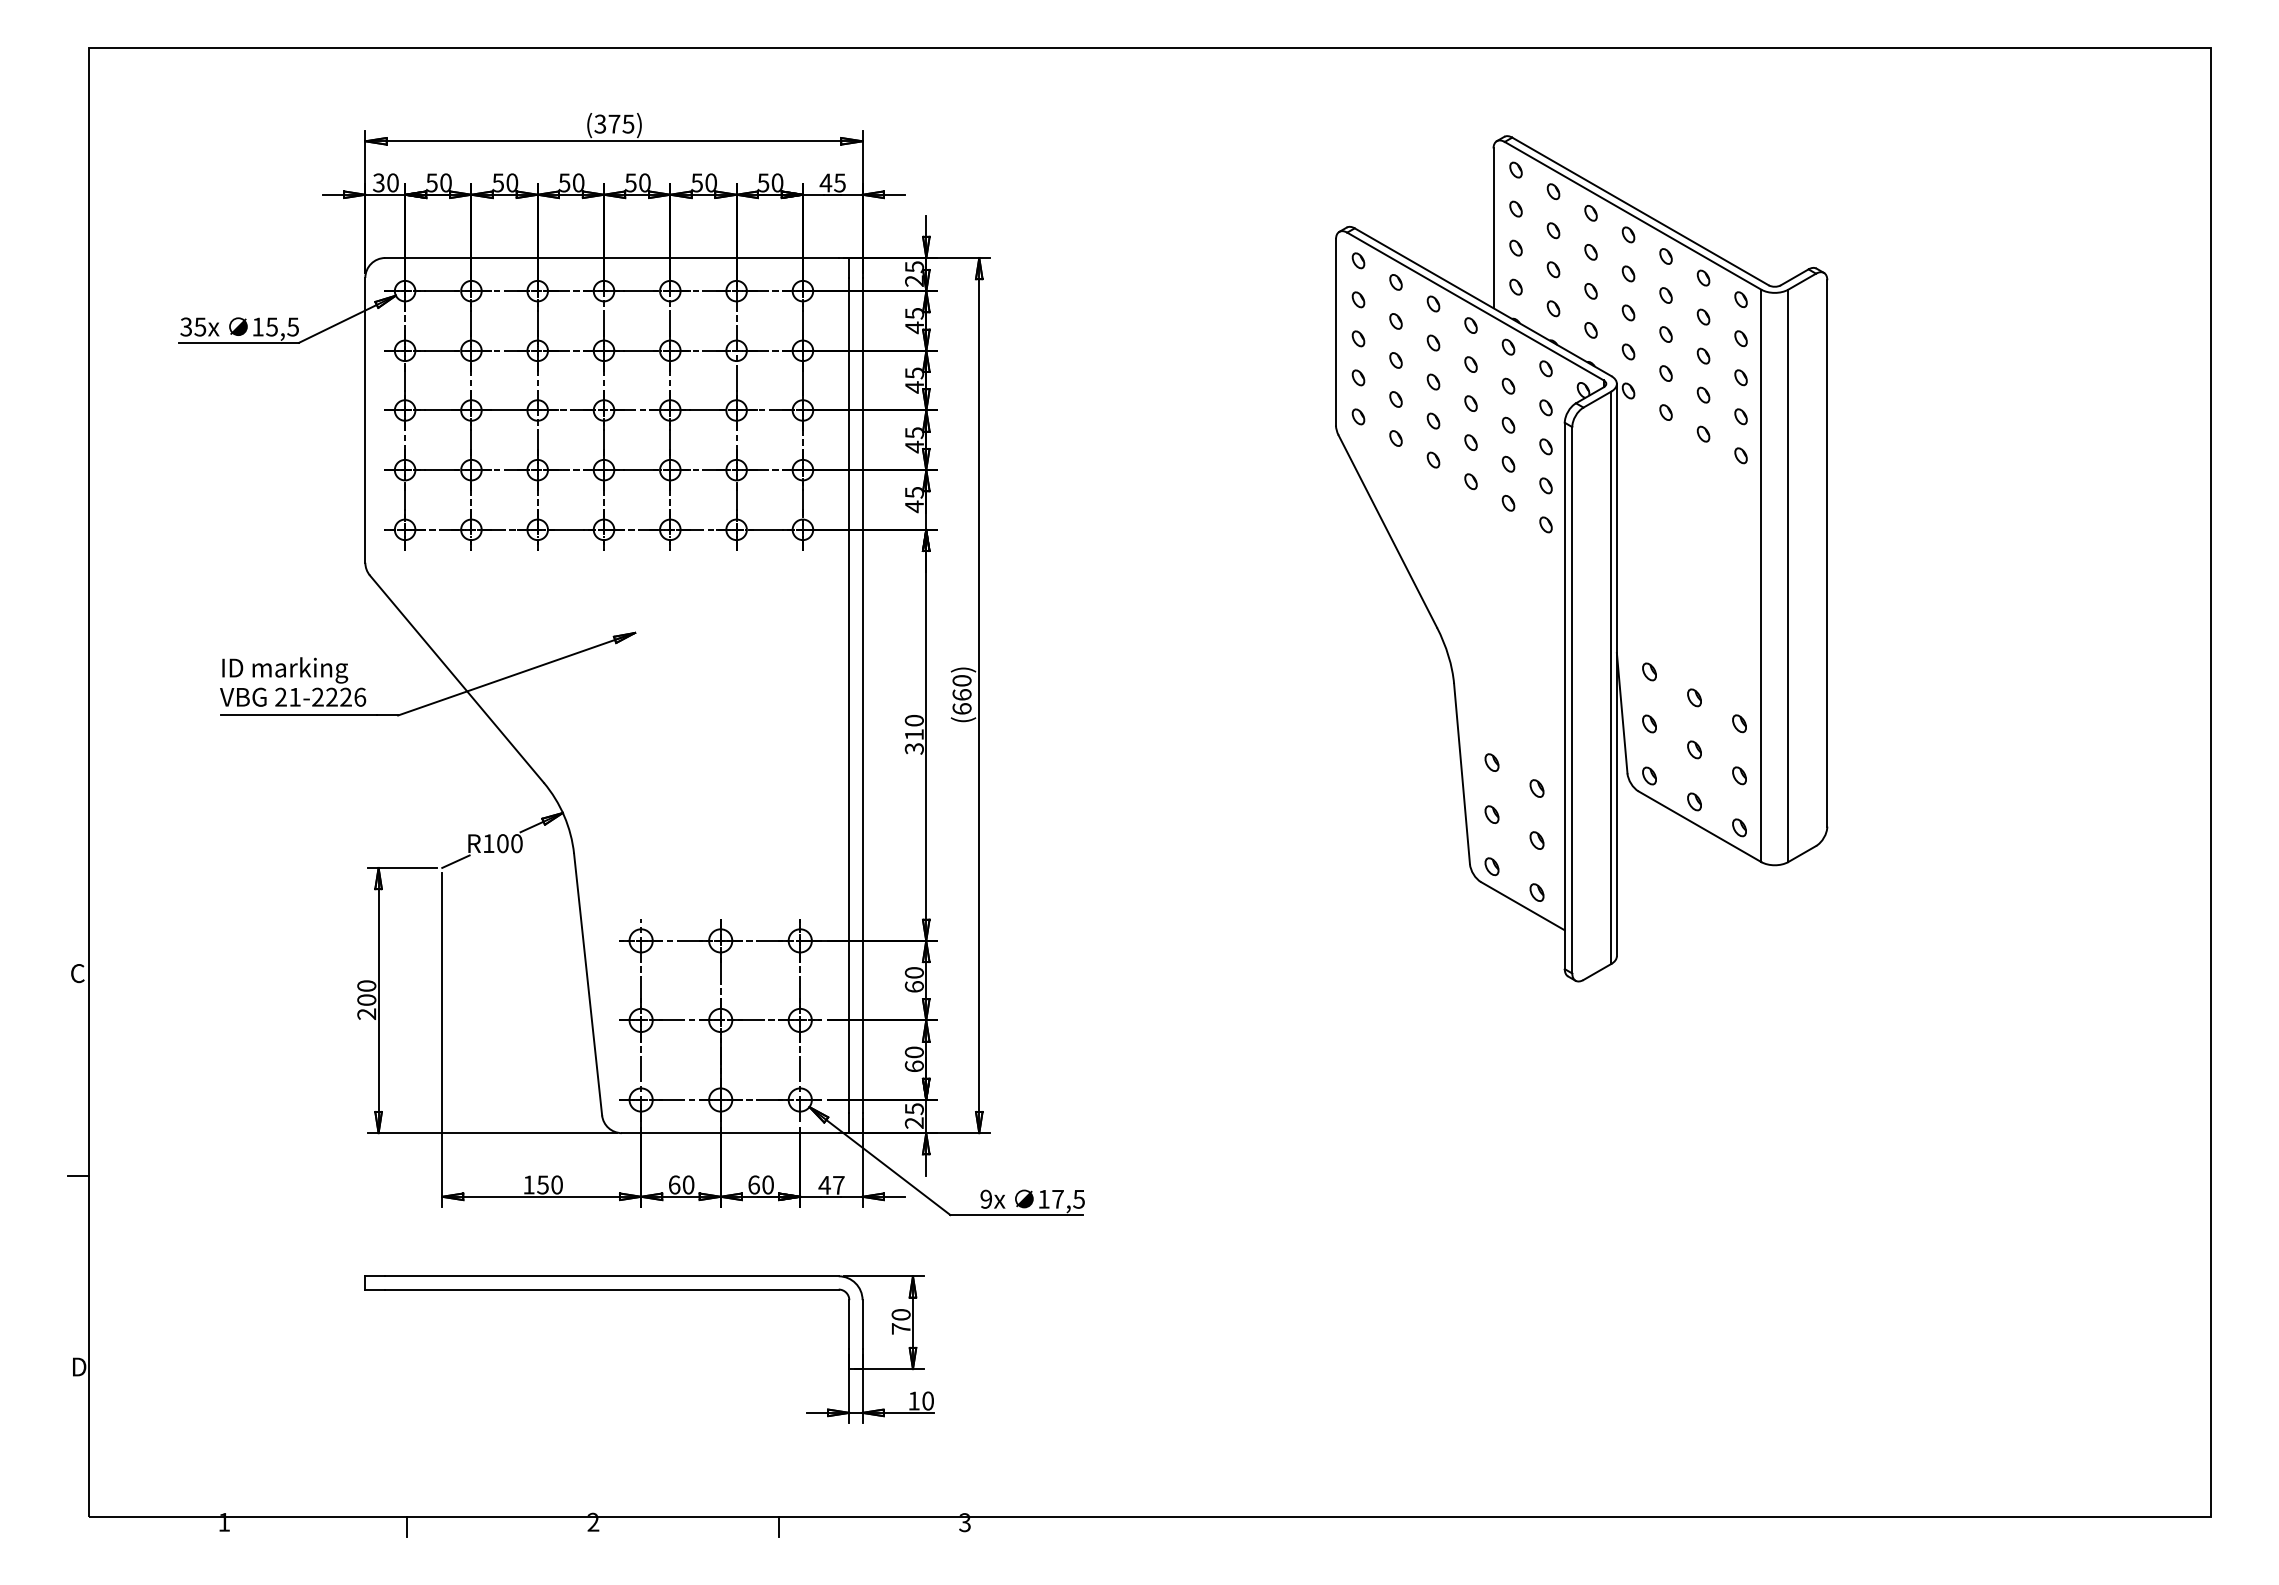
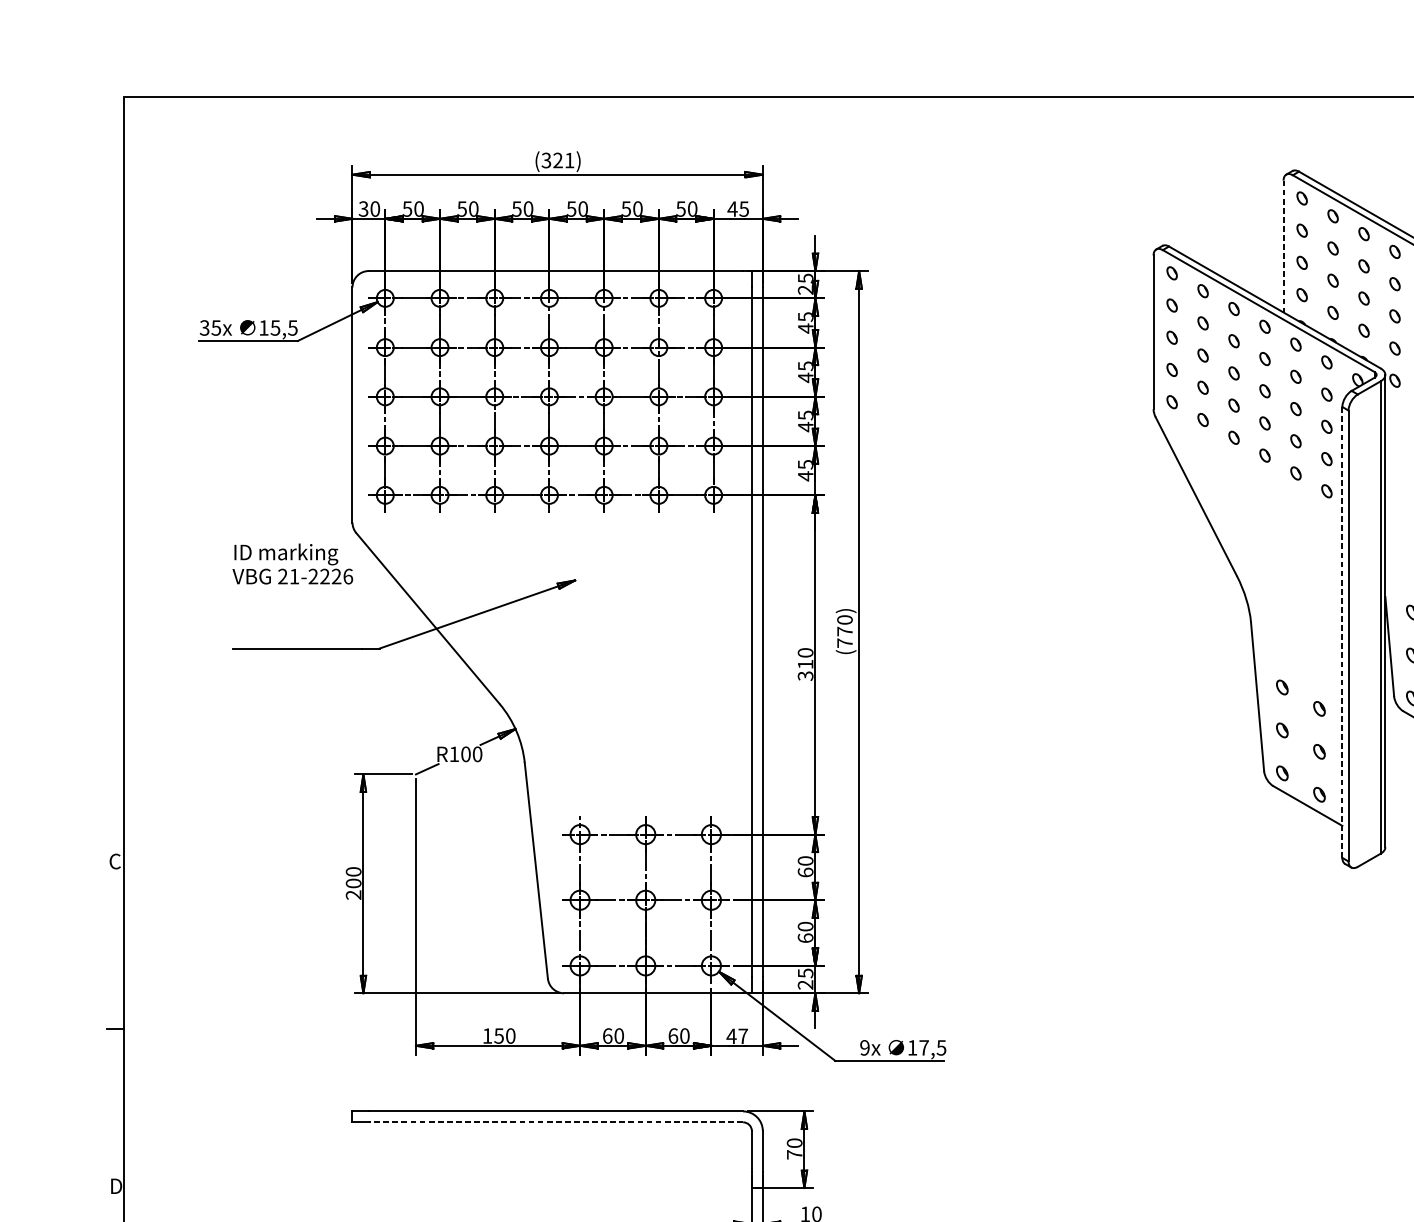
text: (621, 123) -> (563, 160), (375) -> (321)
line: (1493, 228) -> (1283, 246), solid -> dashed
text: (293, 681) -> (293, 563), moved
line: (1564, 695) -> (1342, 632), solid -> dashed
text: (961, 701) -> (844, 637), (660) -> (770)
line: (611, 1289) -> (555, 1122), solid -> dashed

